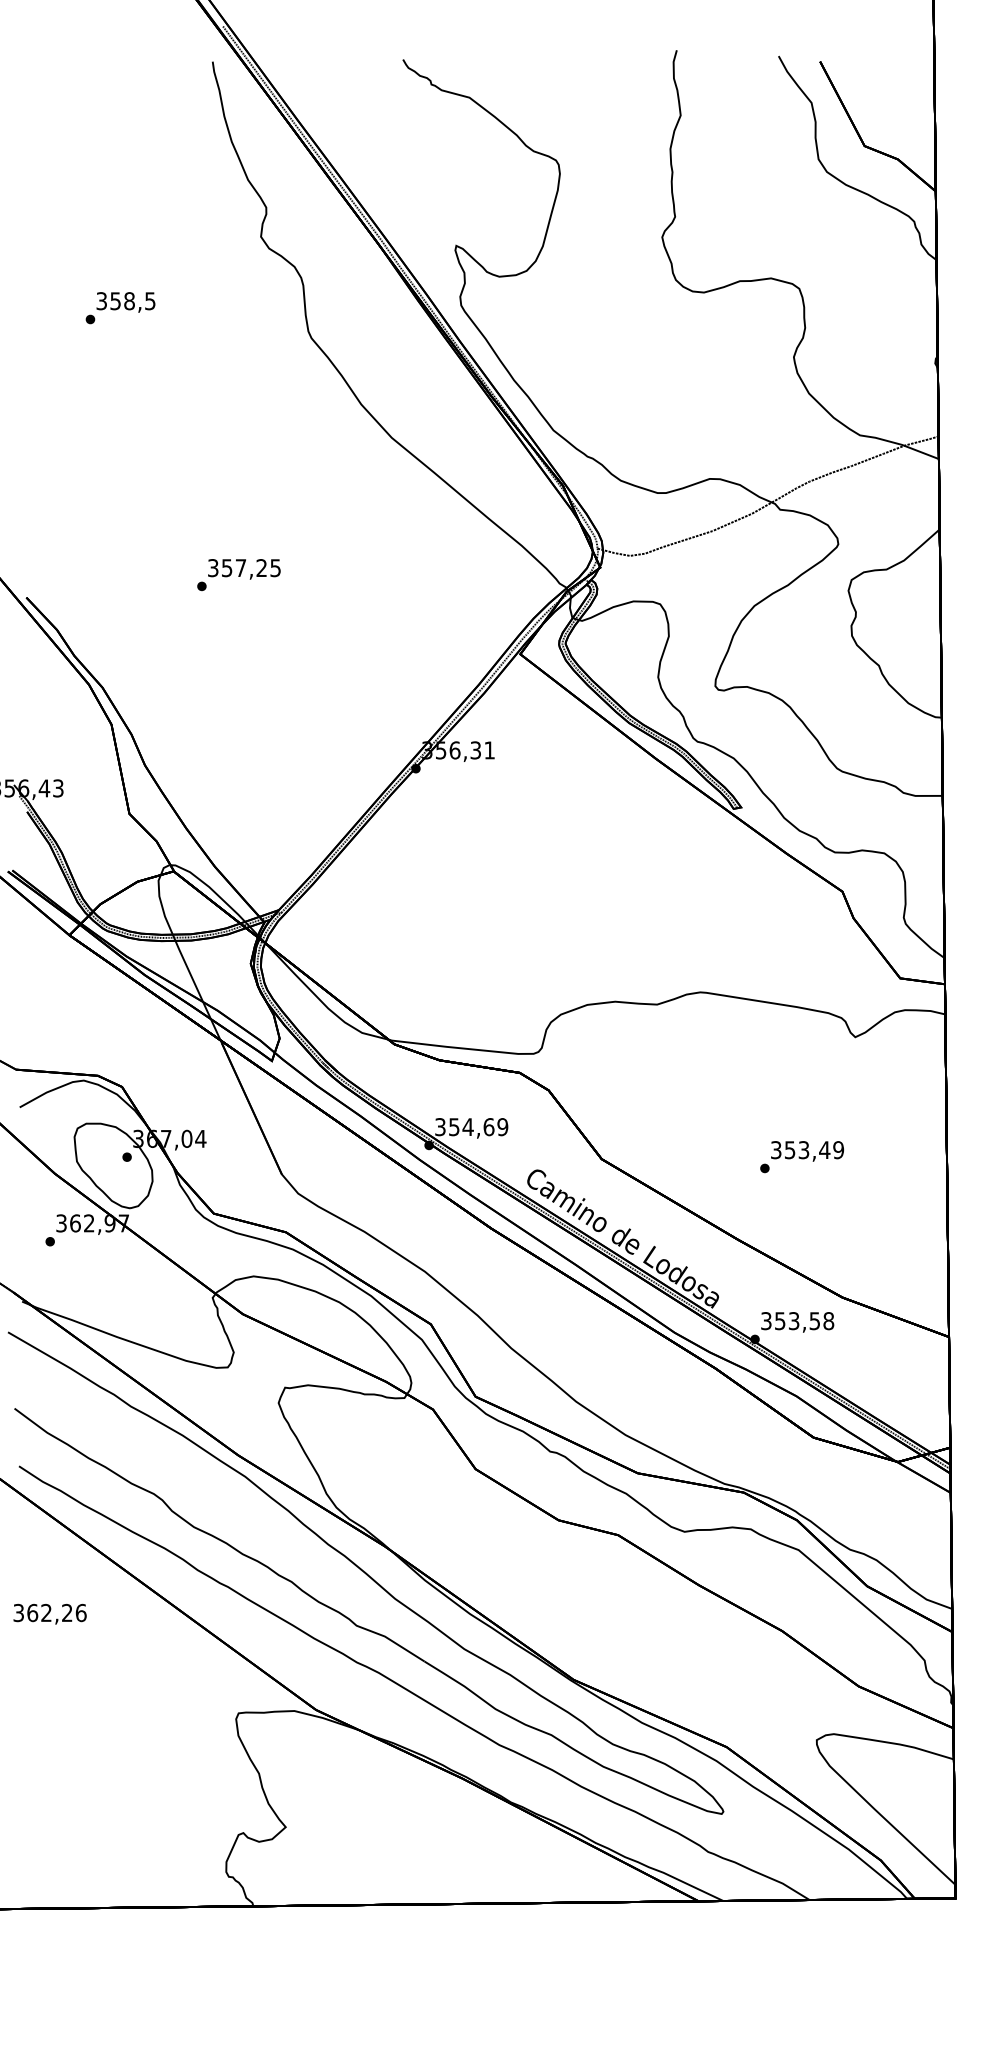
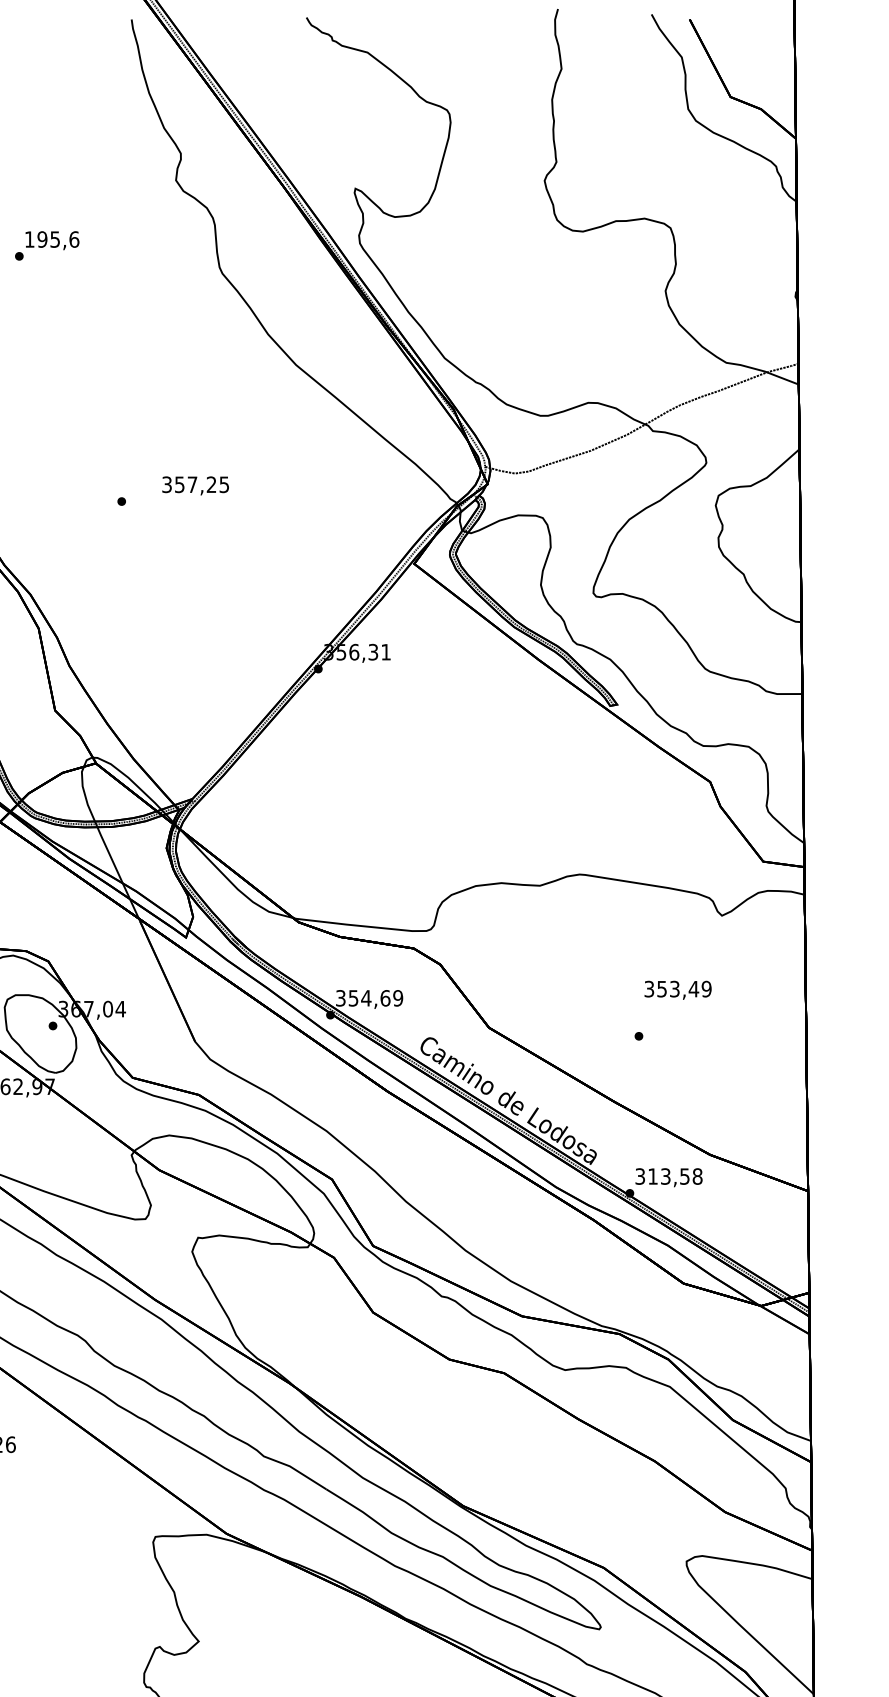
text: (125, 301) -> (51, 239), 358,5 -> 195,6
text: (244, 569) -> (195, 486), moved
text: (807, 1151) -> (678, 990), moved
text: (780, 1321) -> (653, 1176), 353,58 -> 313,58

